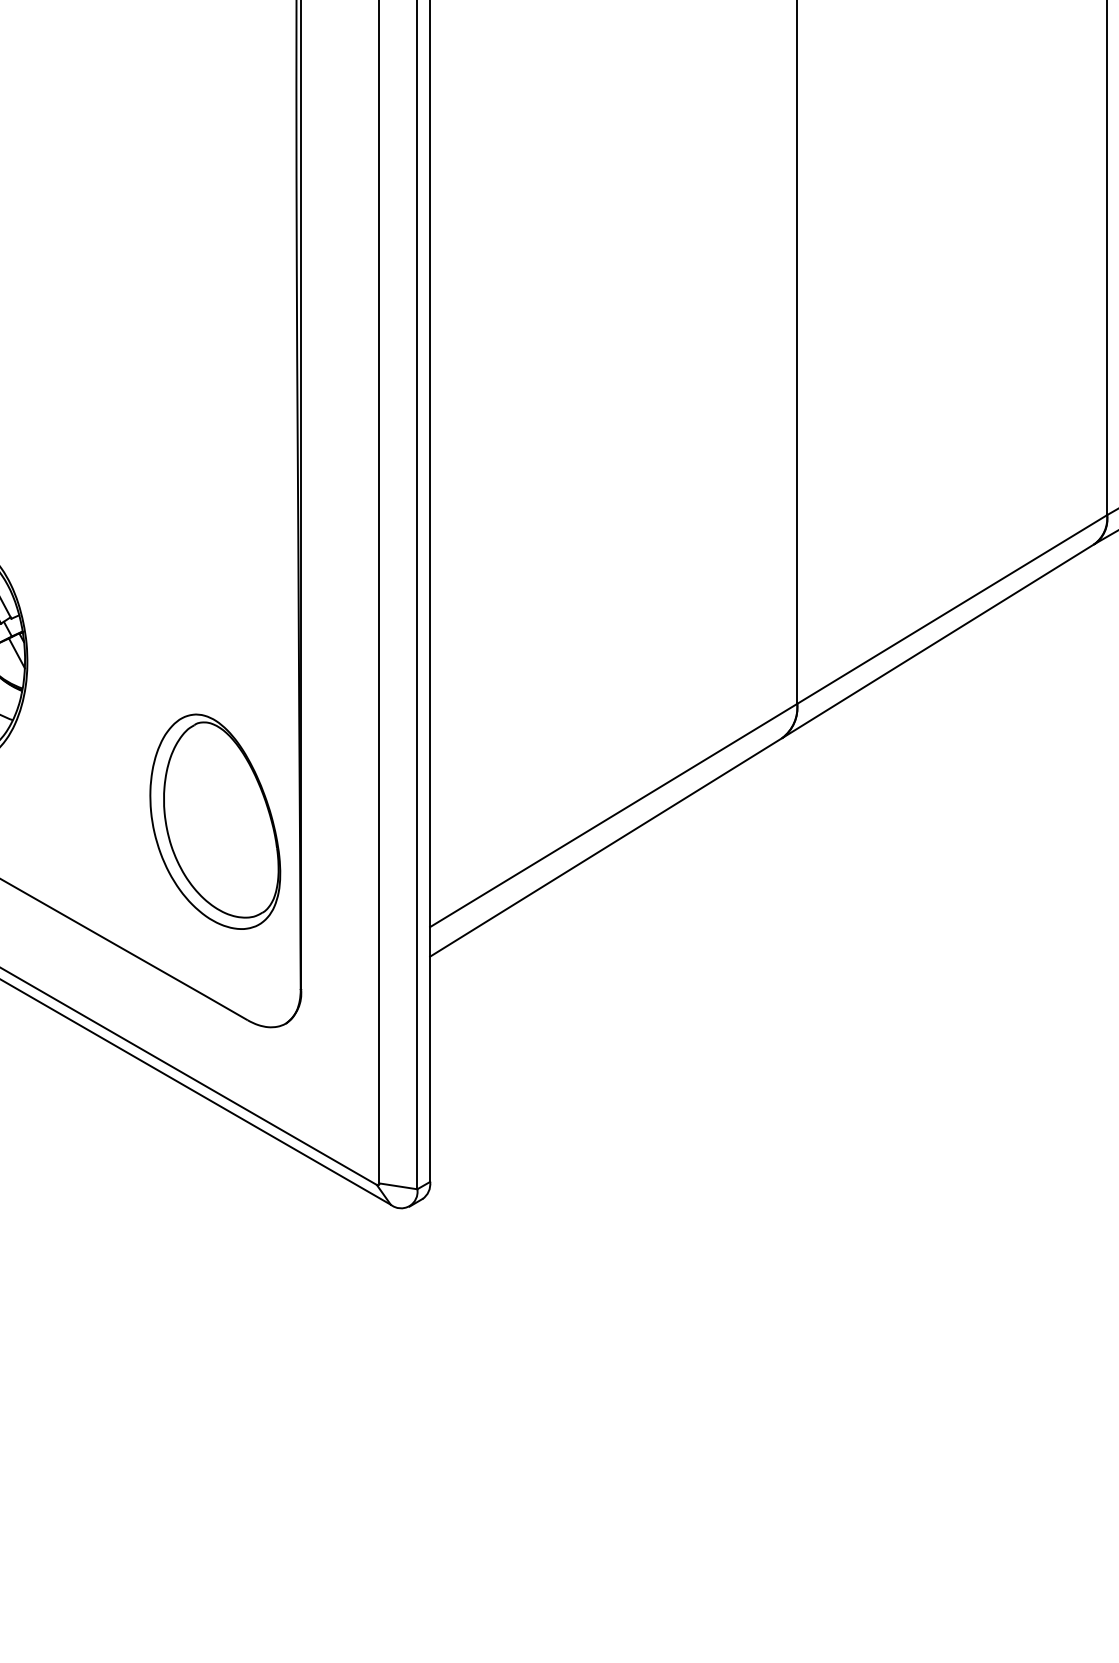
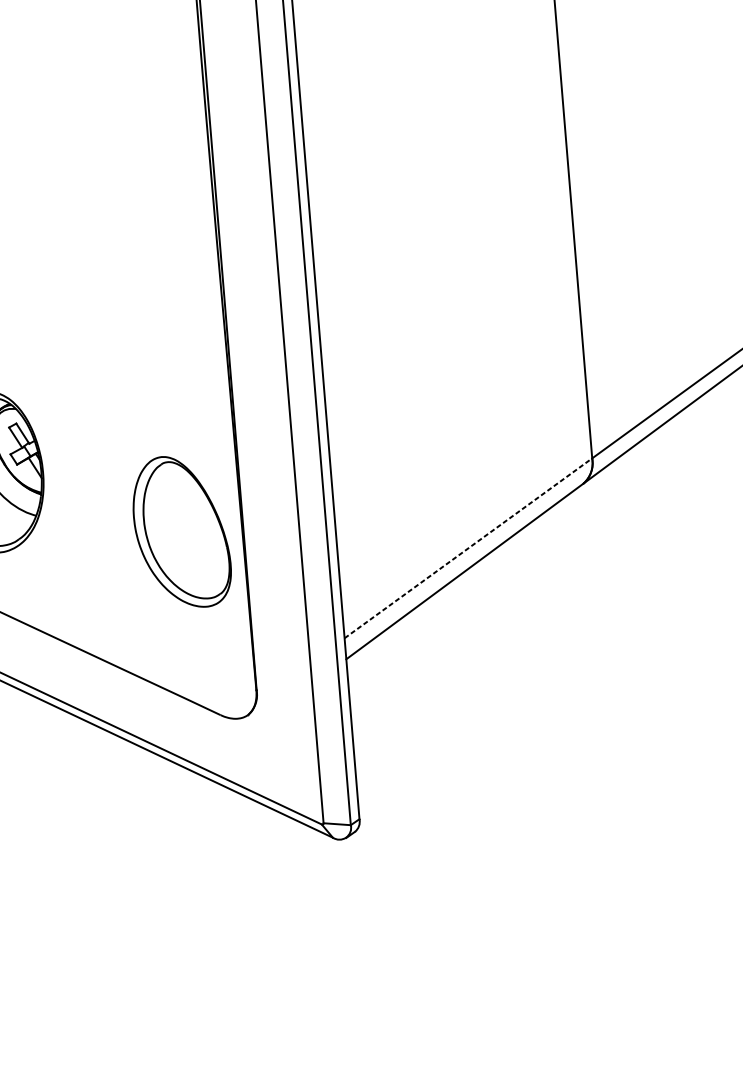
line: (613, 815) -> (468, 548), solid -> dashed
part: (215, 821) -> (181, 531), moved

